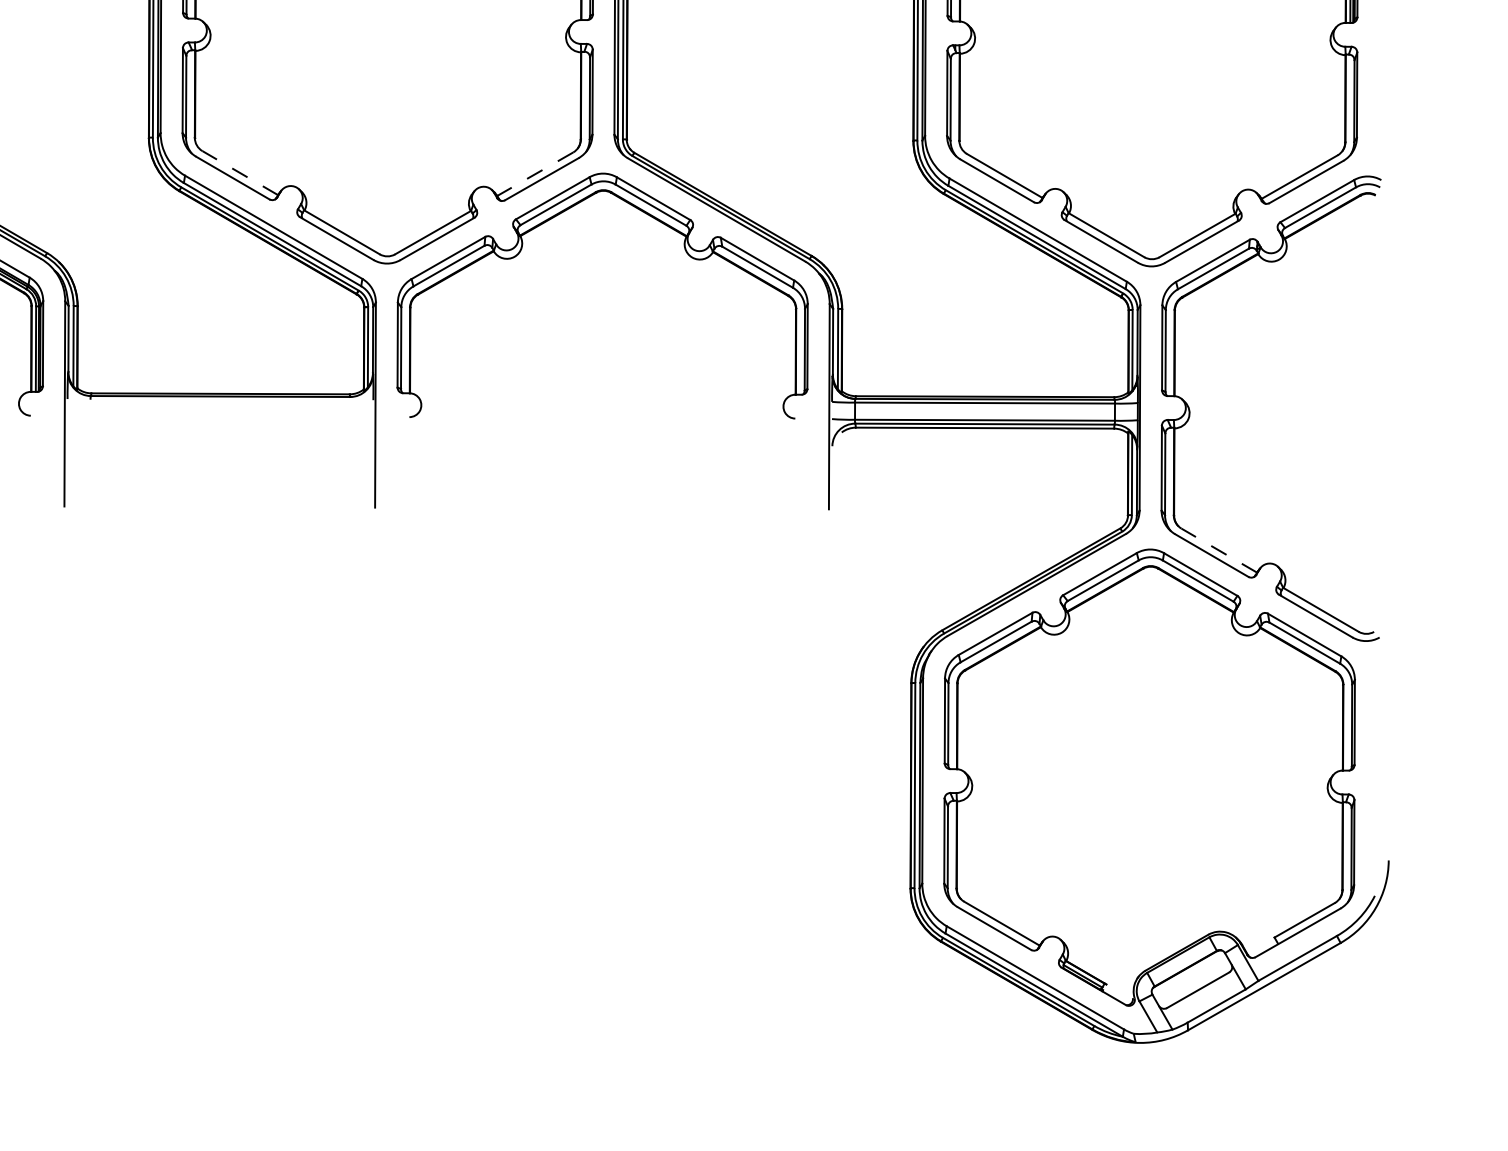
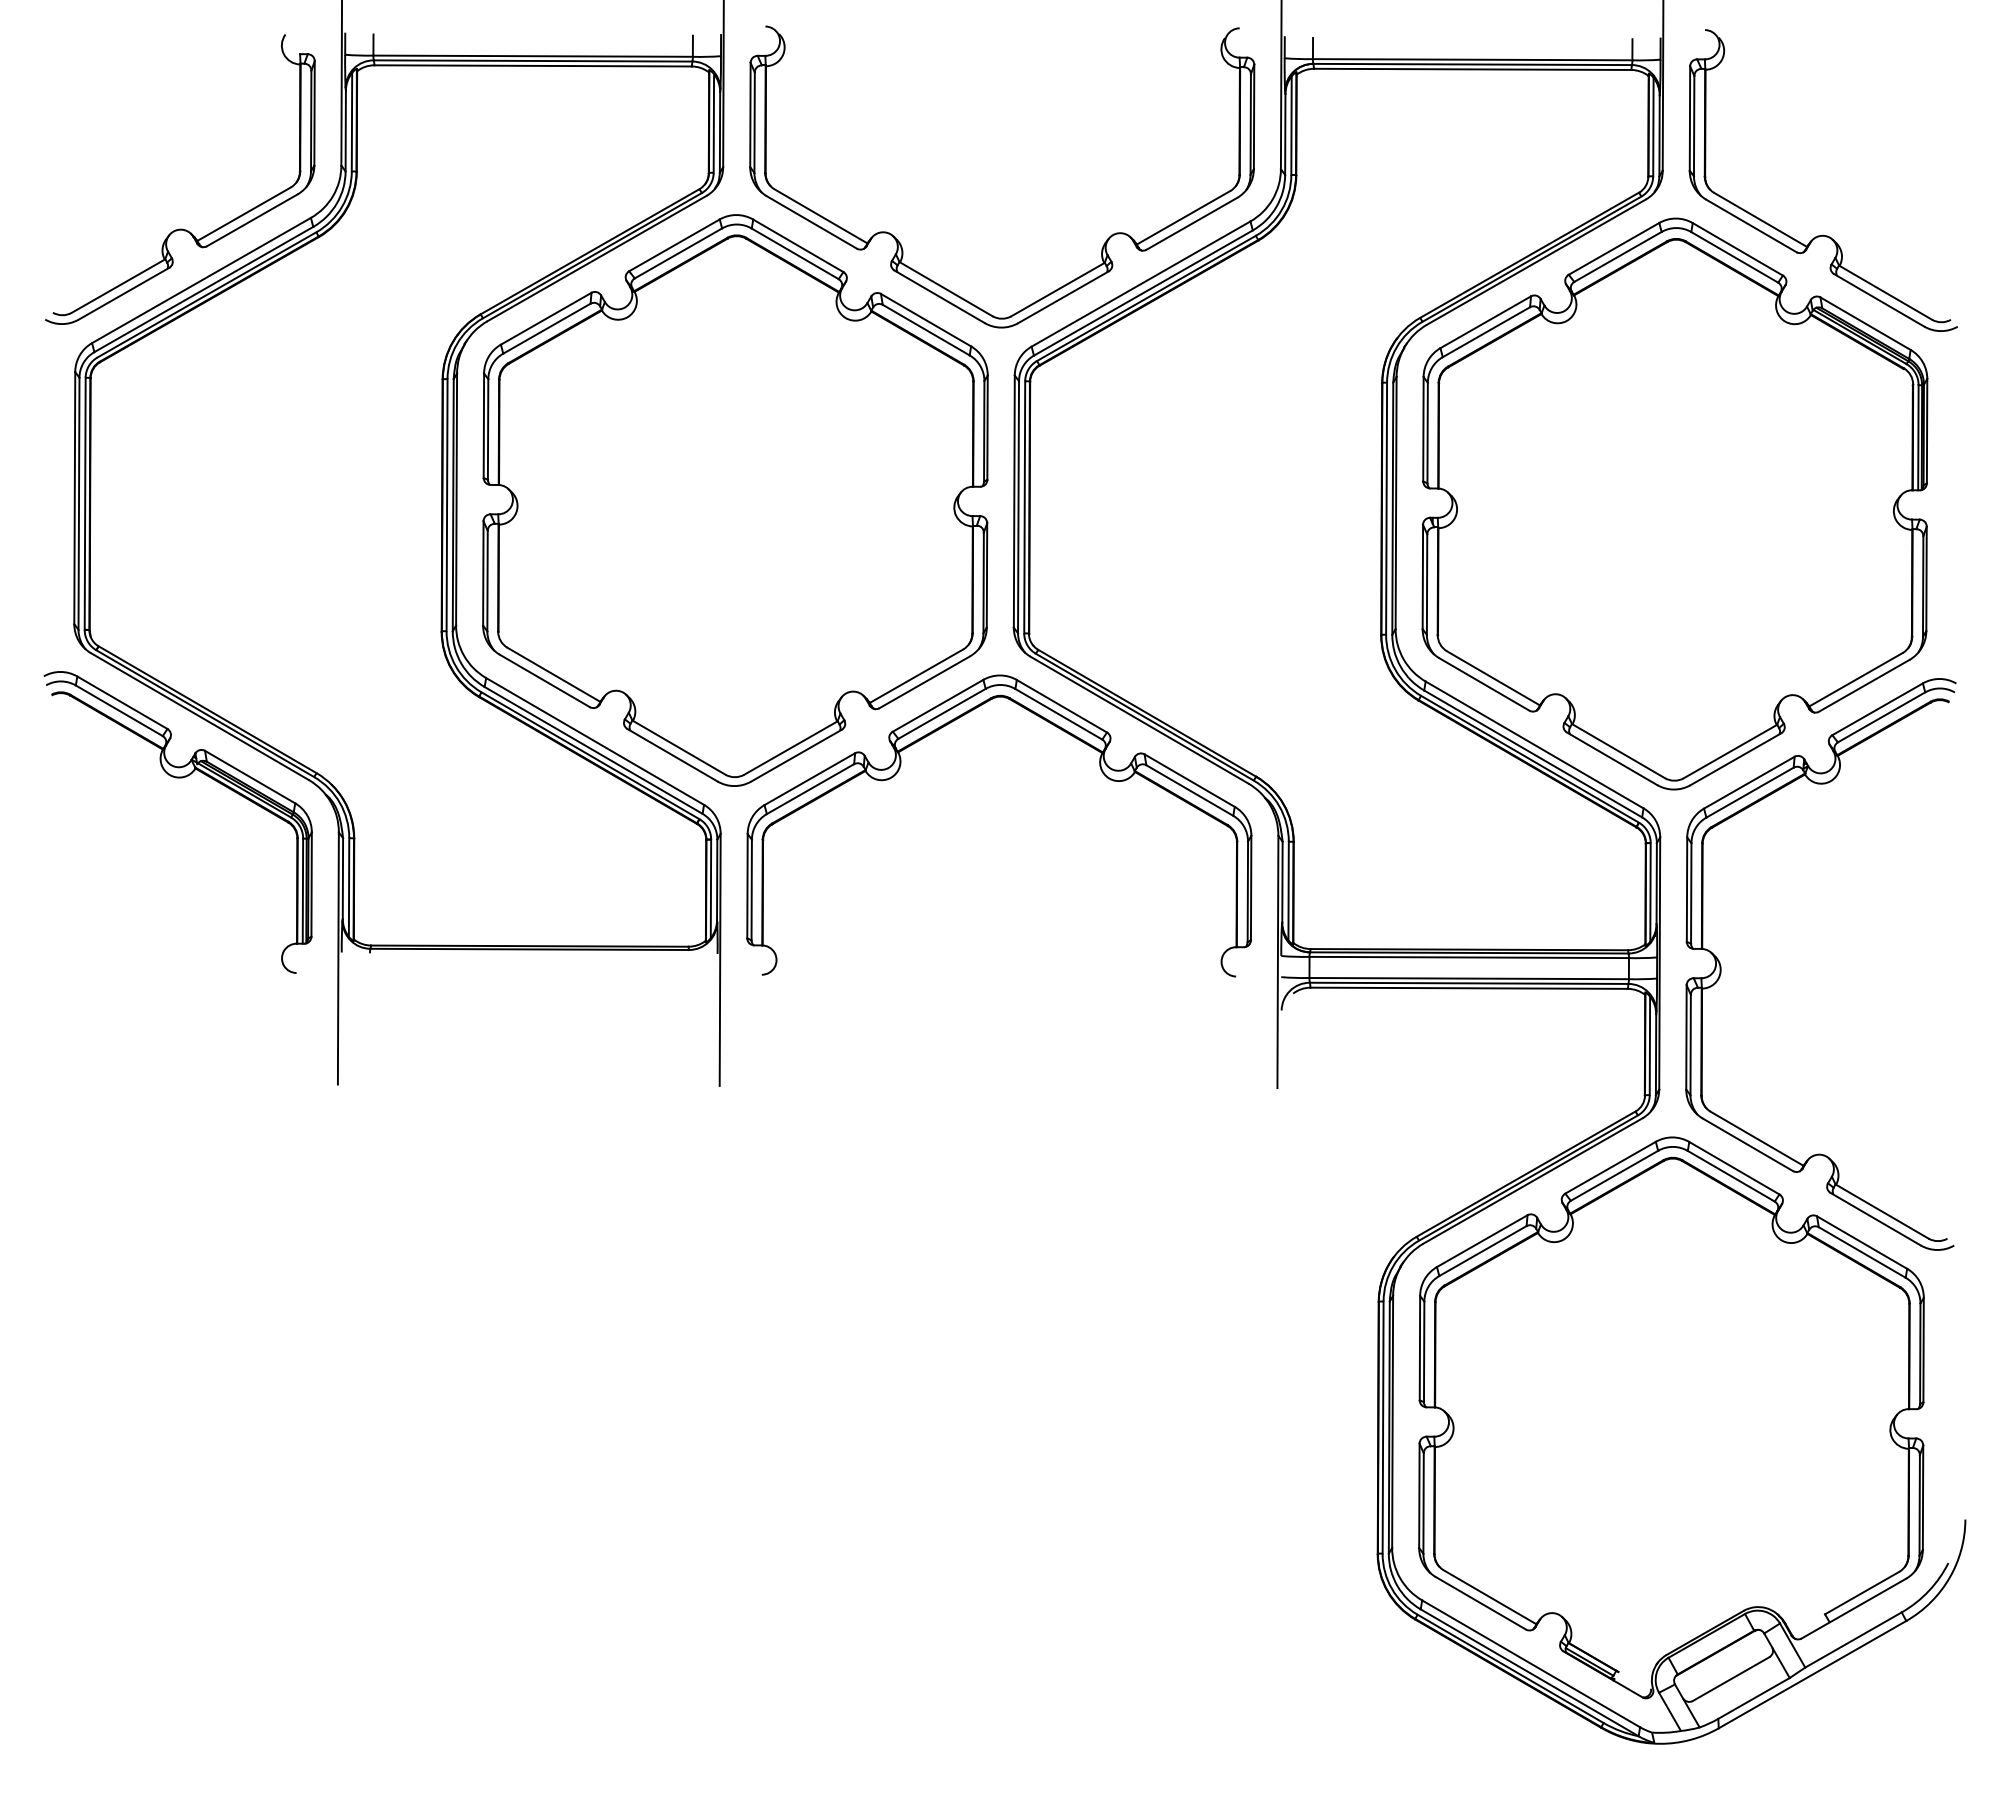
line: (240, 172) -> (554, 674), dashed -> solid
line: (535, 174) -> (916, 676), dashed -> solid
line: (1219, 550) -> (1757, 1138), dashed -> solid

